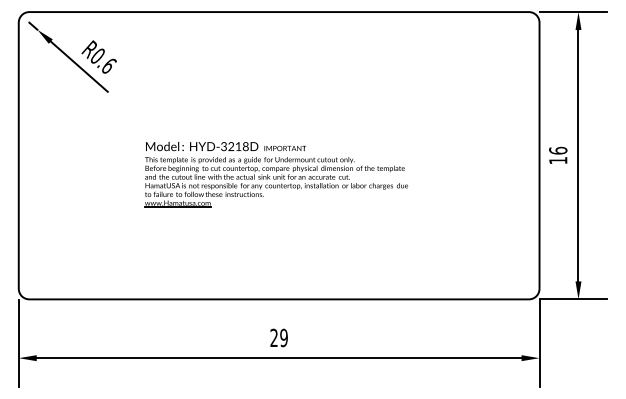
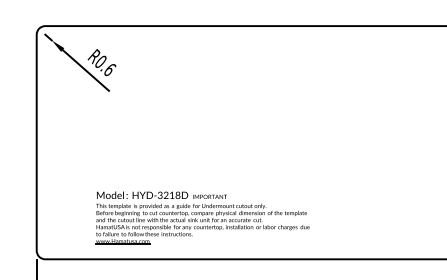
part: (275, 174) -> (202, 218), moved

